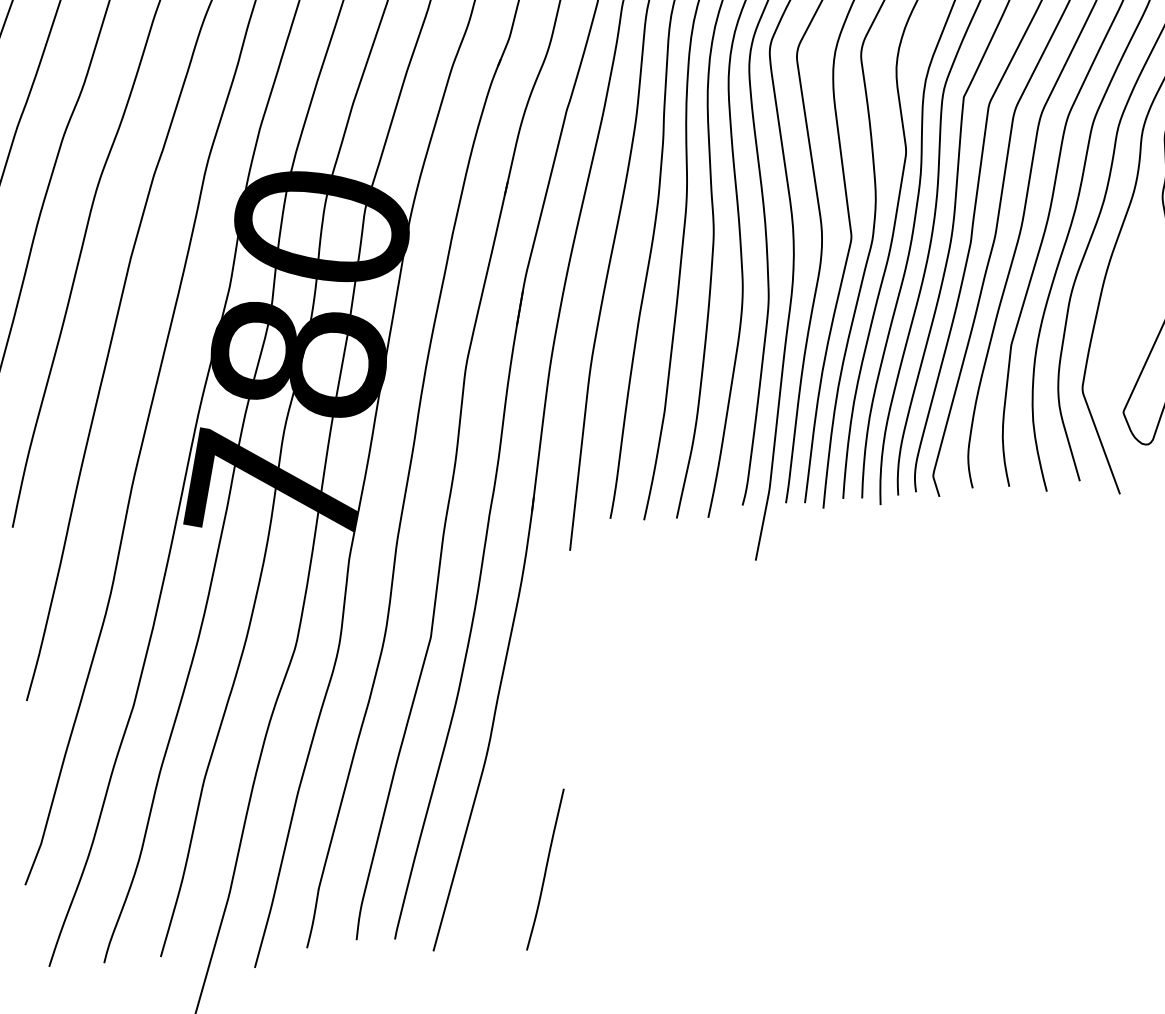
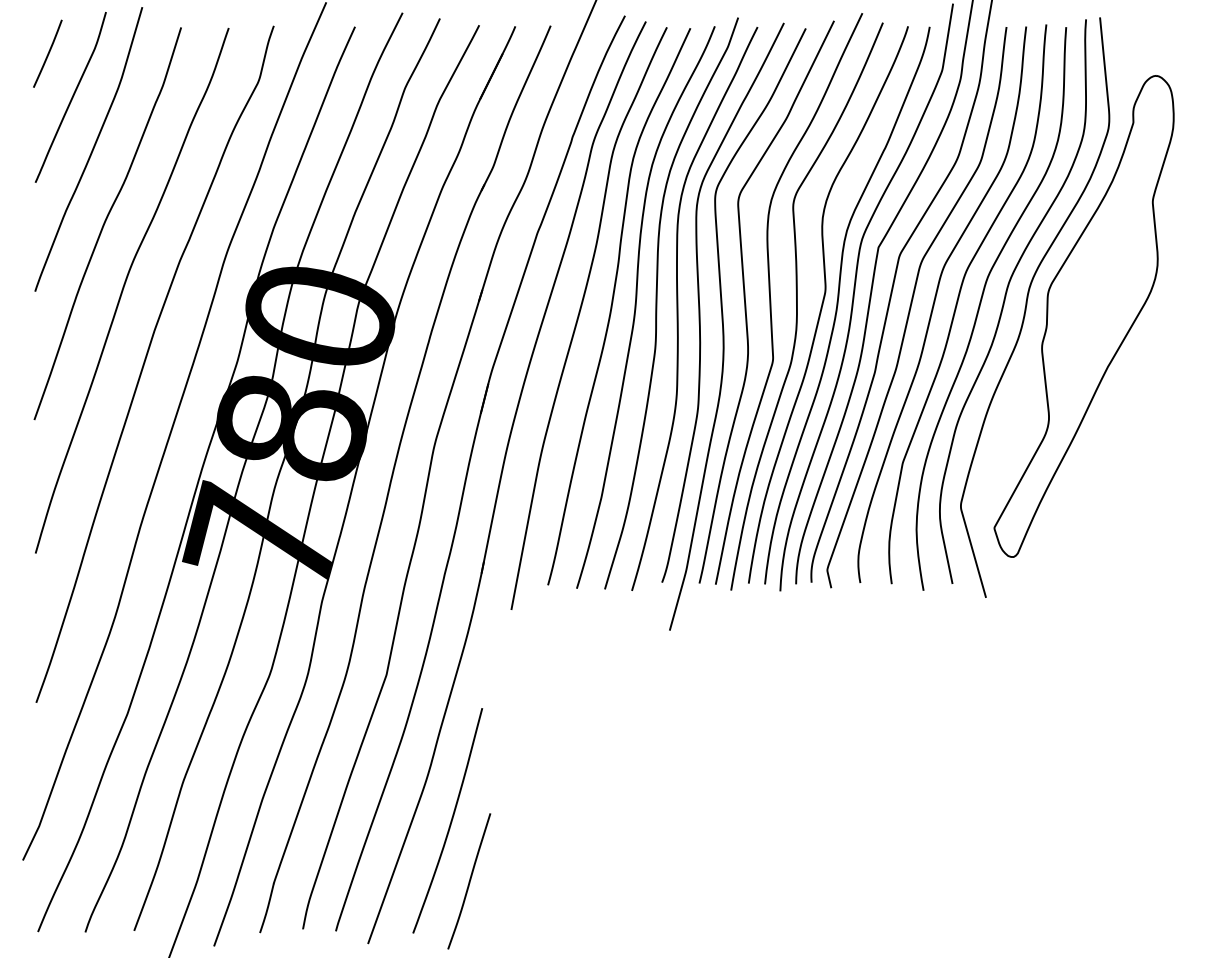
curve: (518, 800) -> (450, 820), added

